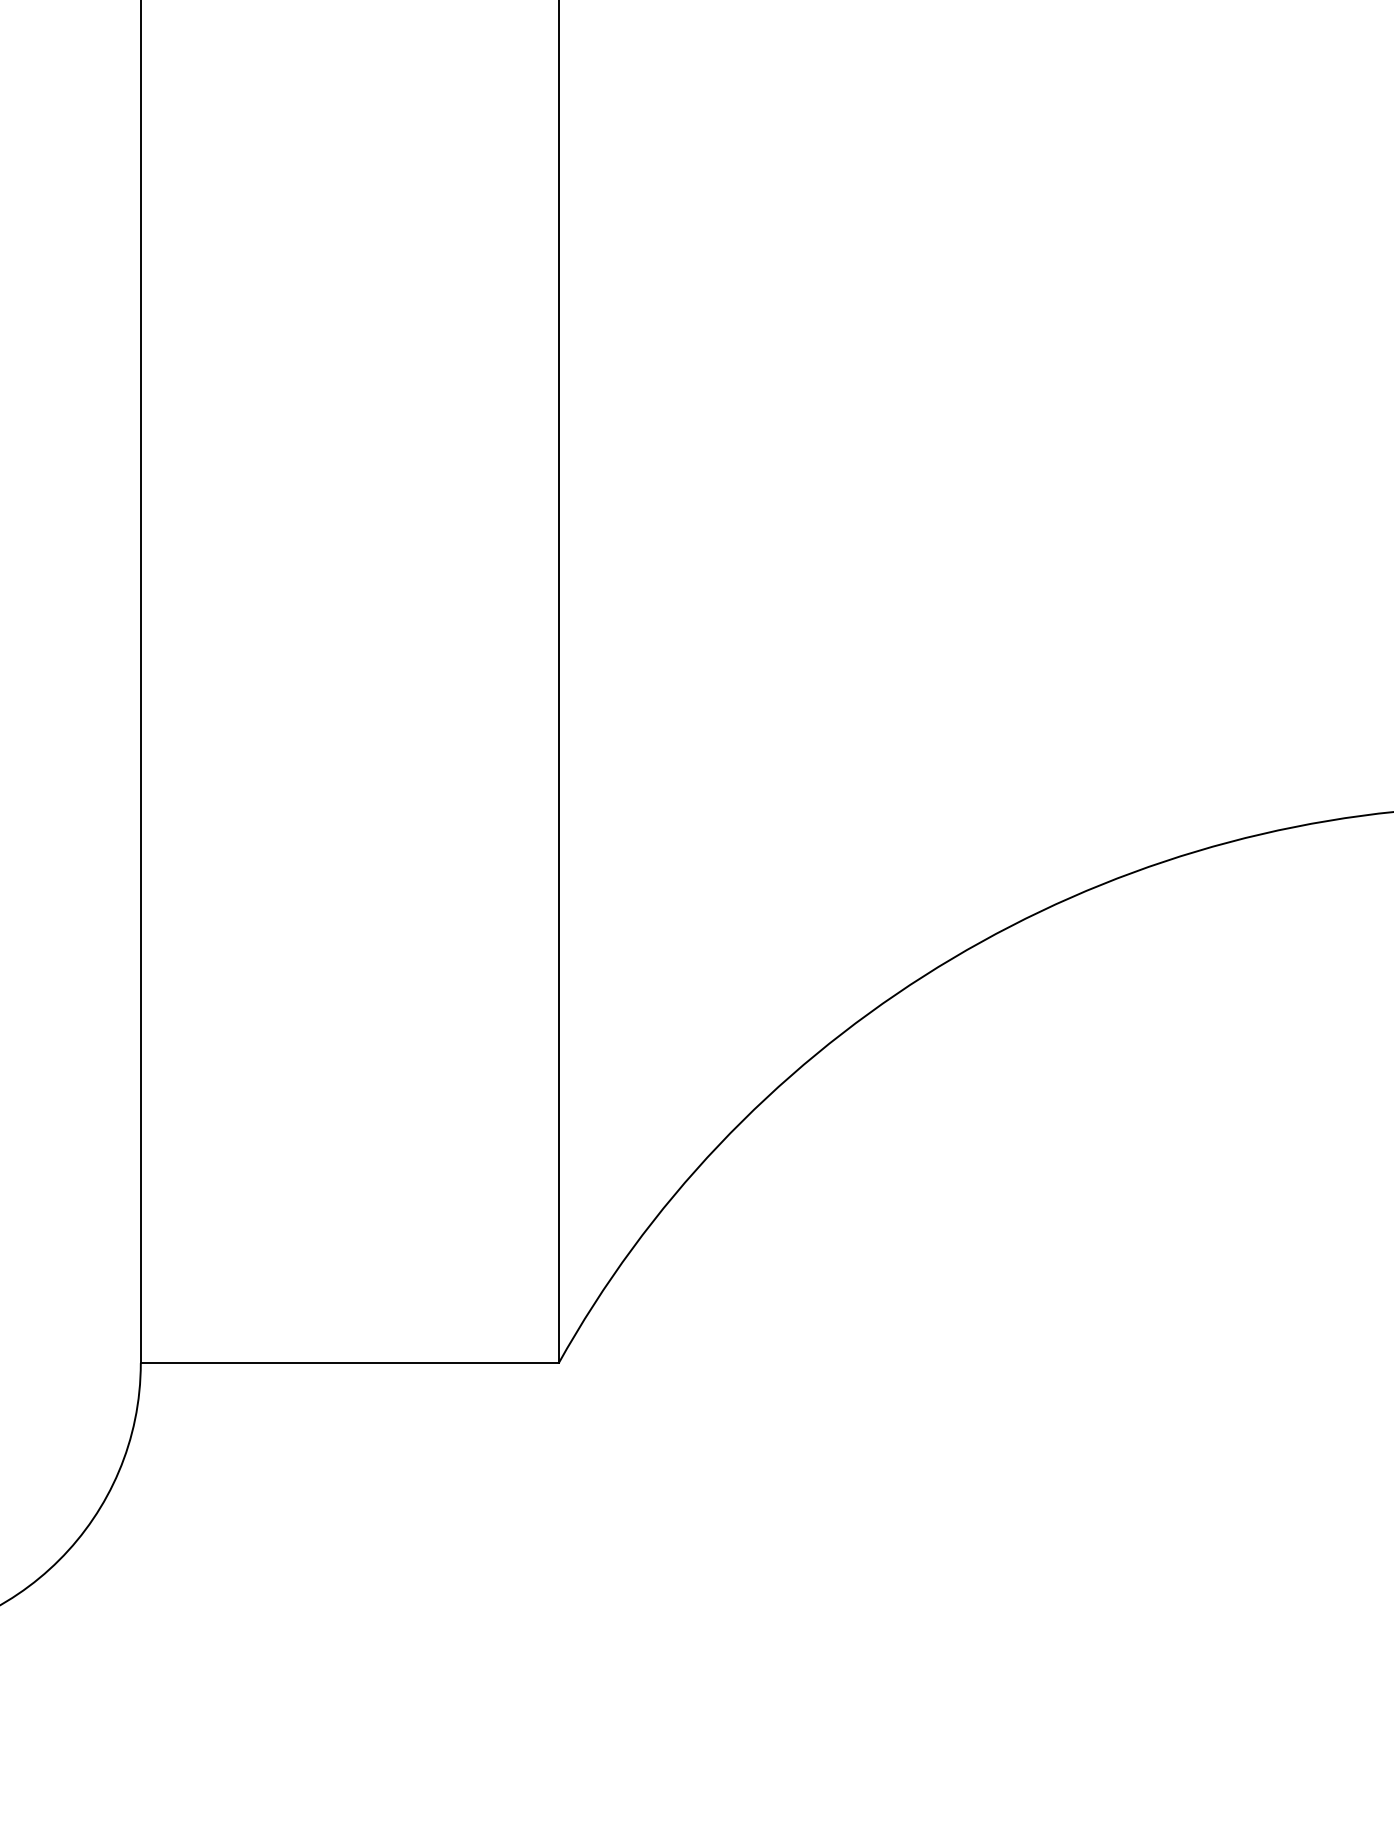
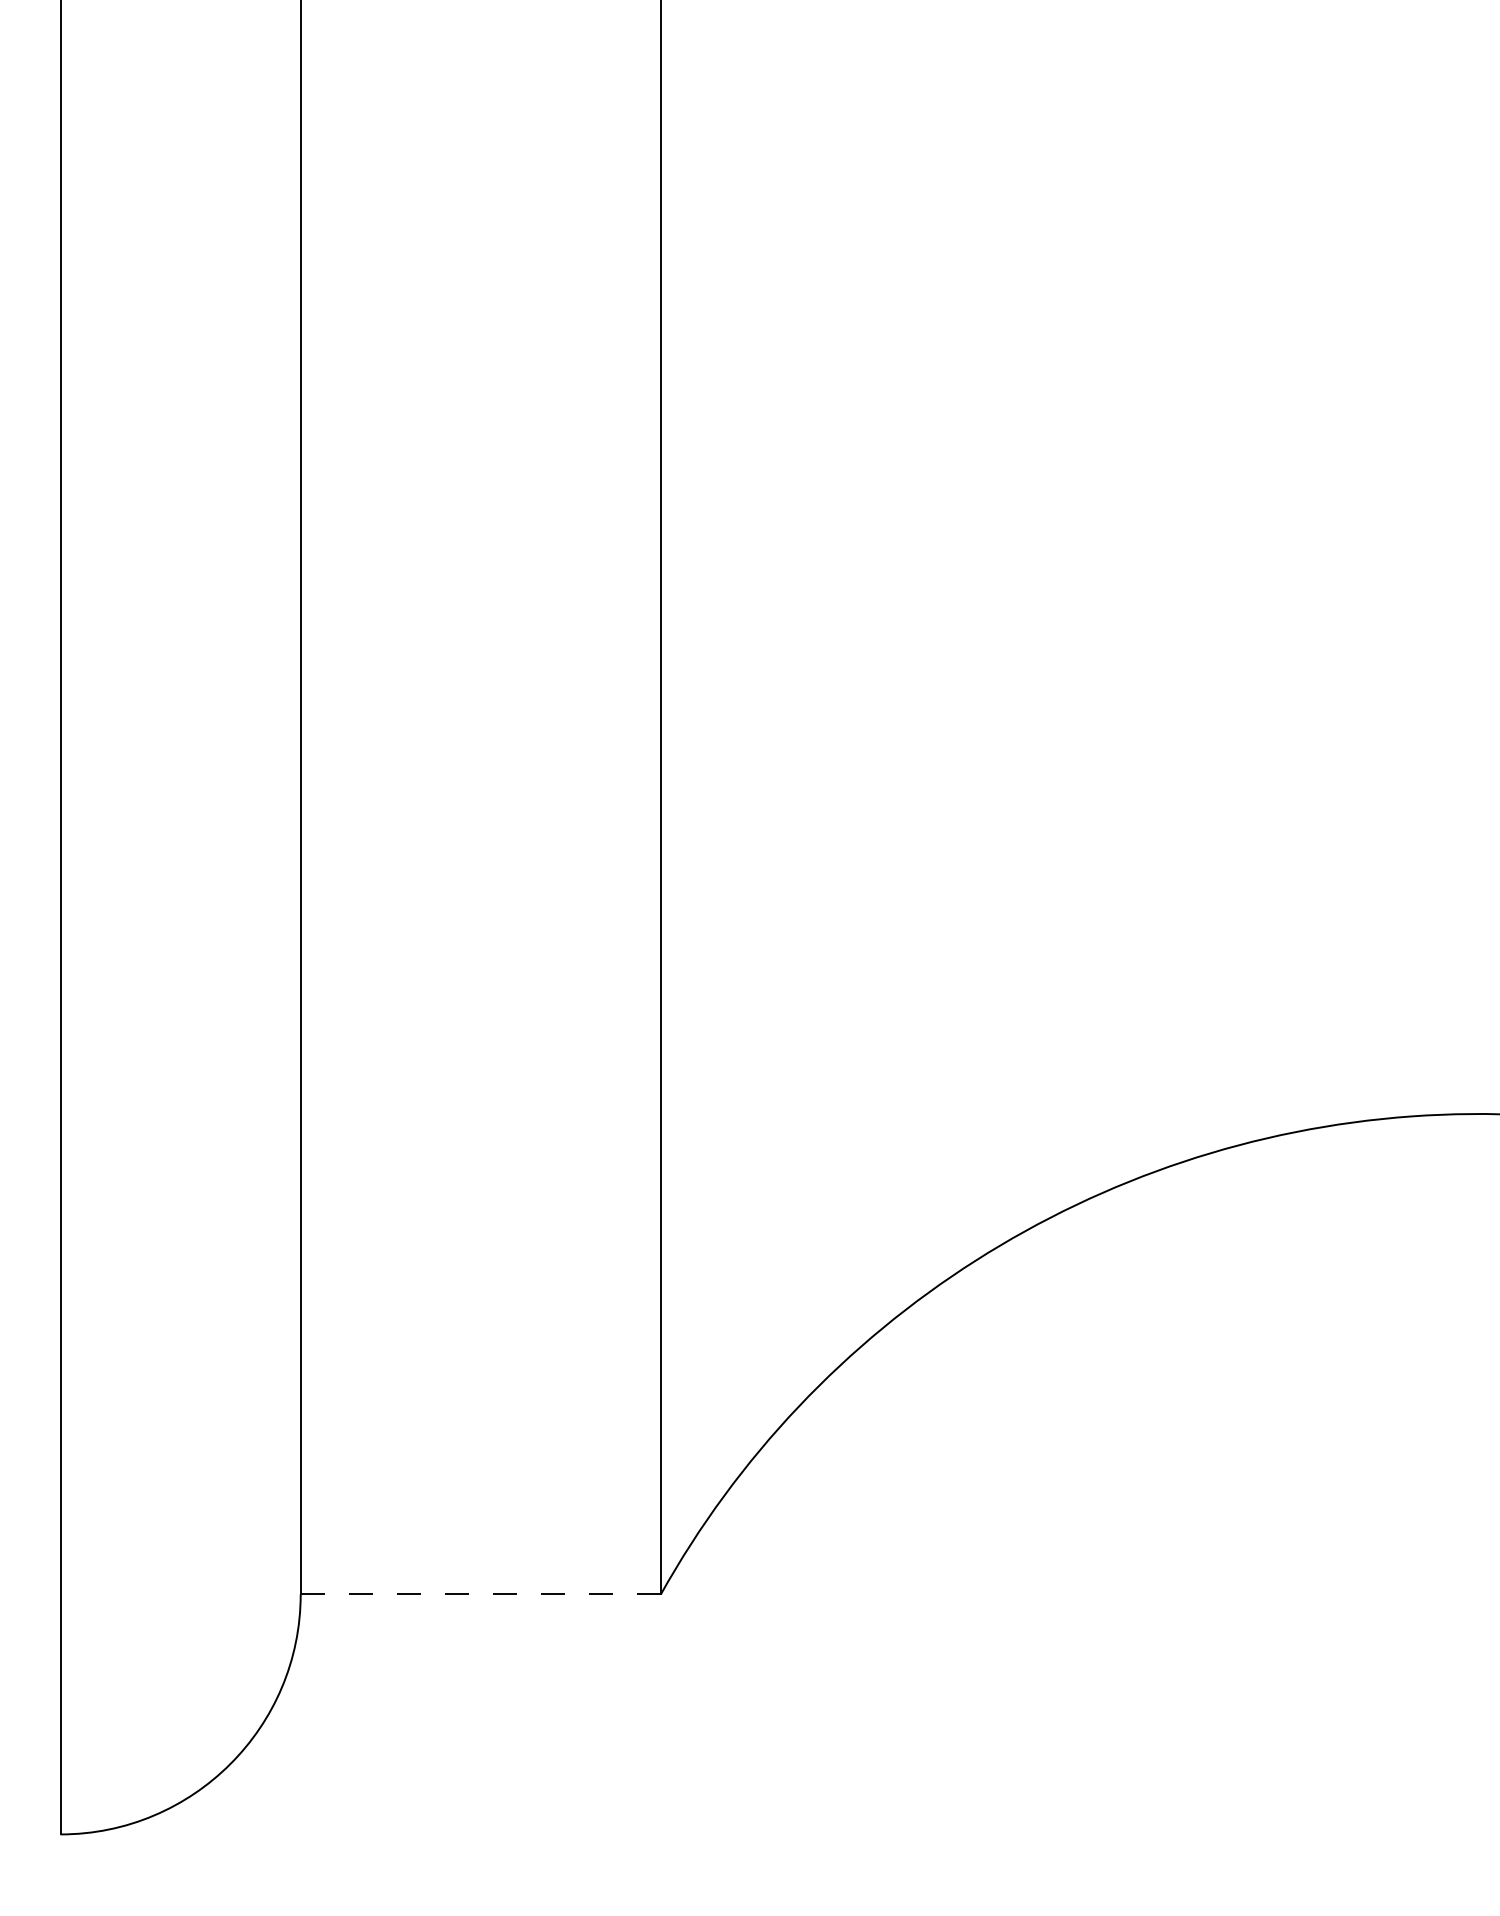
line: (350, 1363) -> (481, 1594), solid -> dashed

